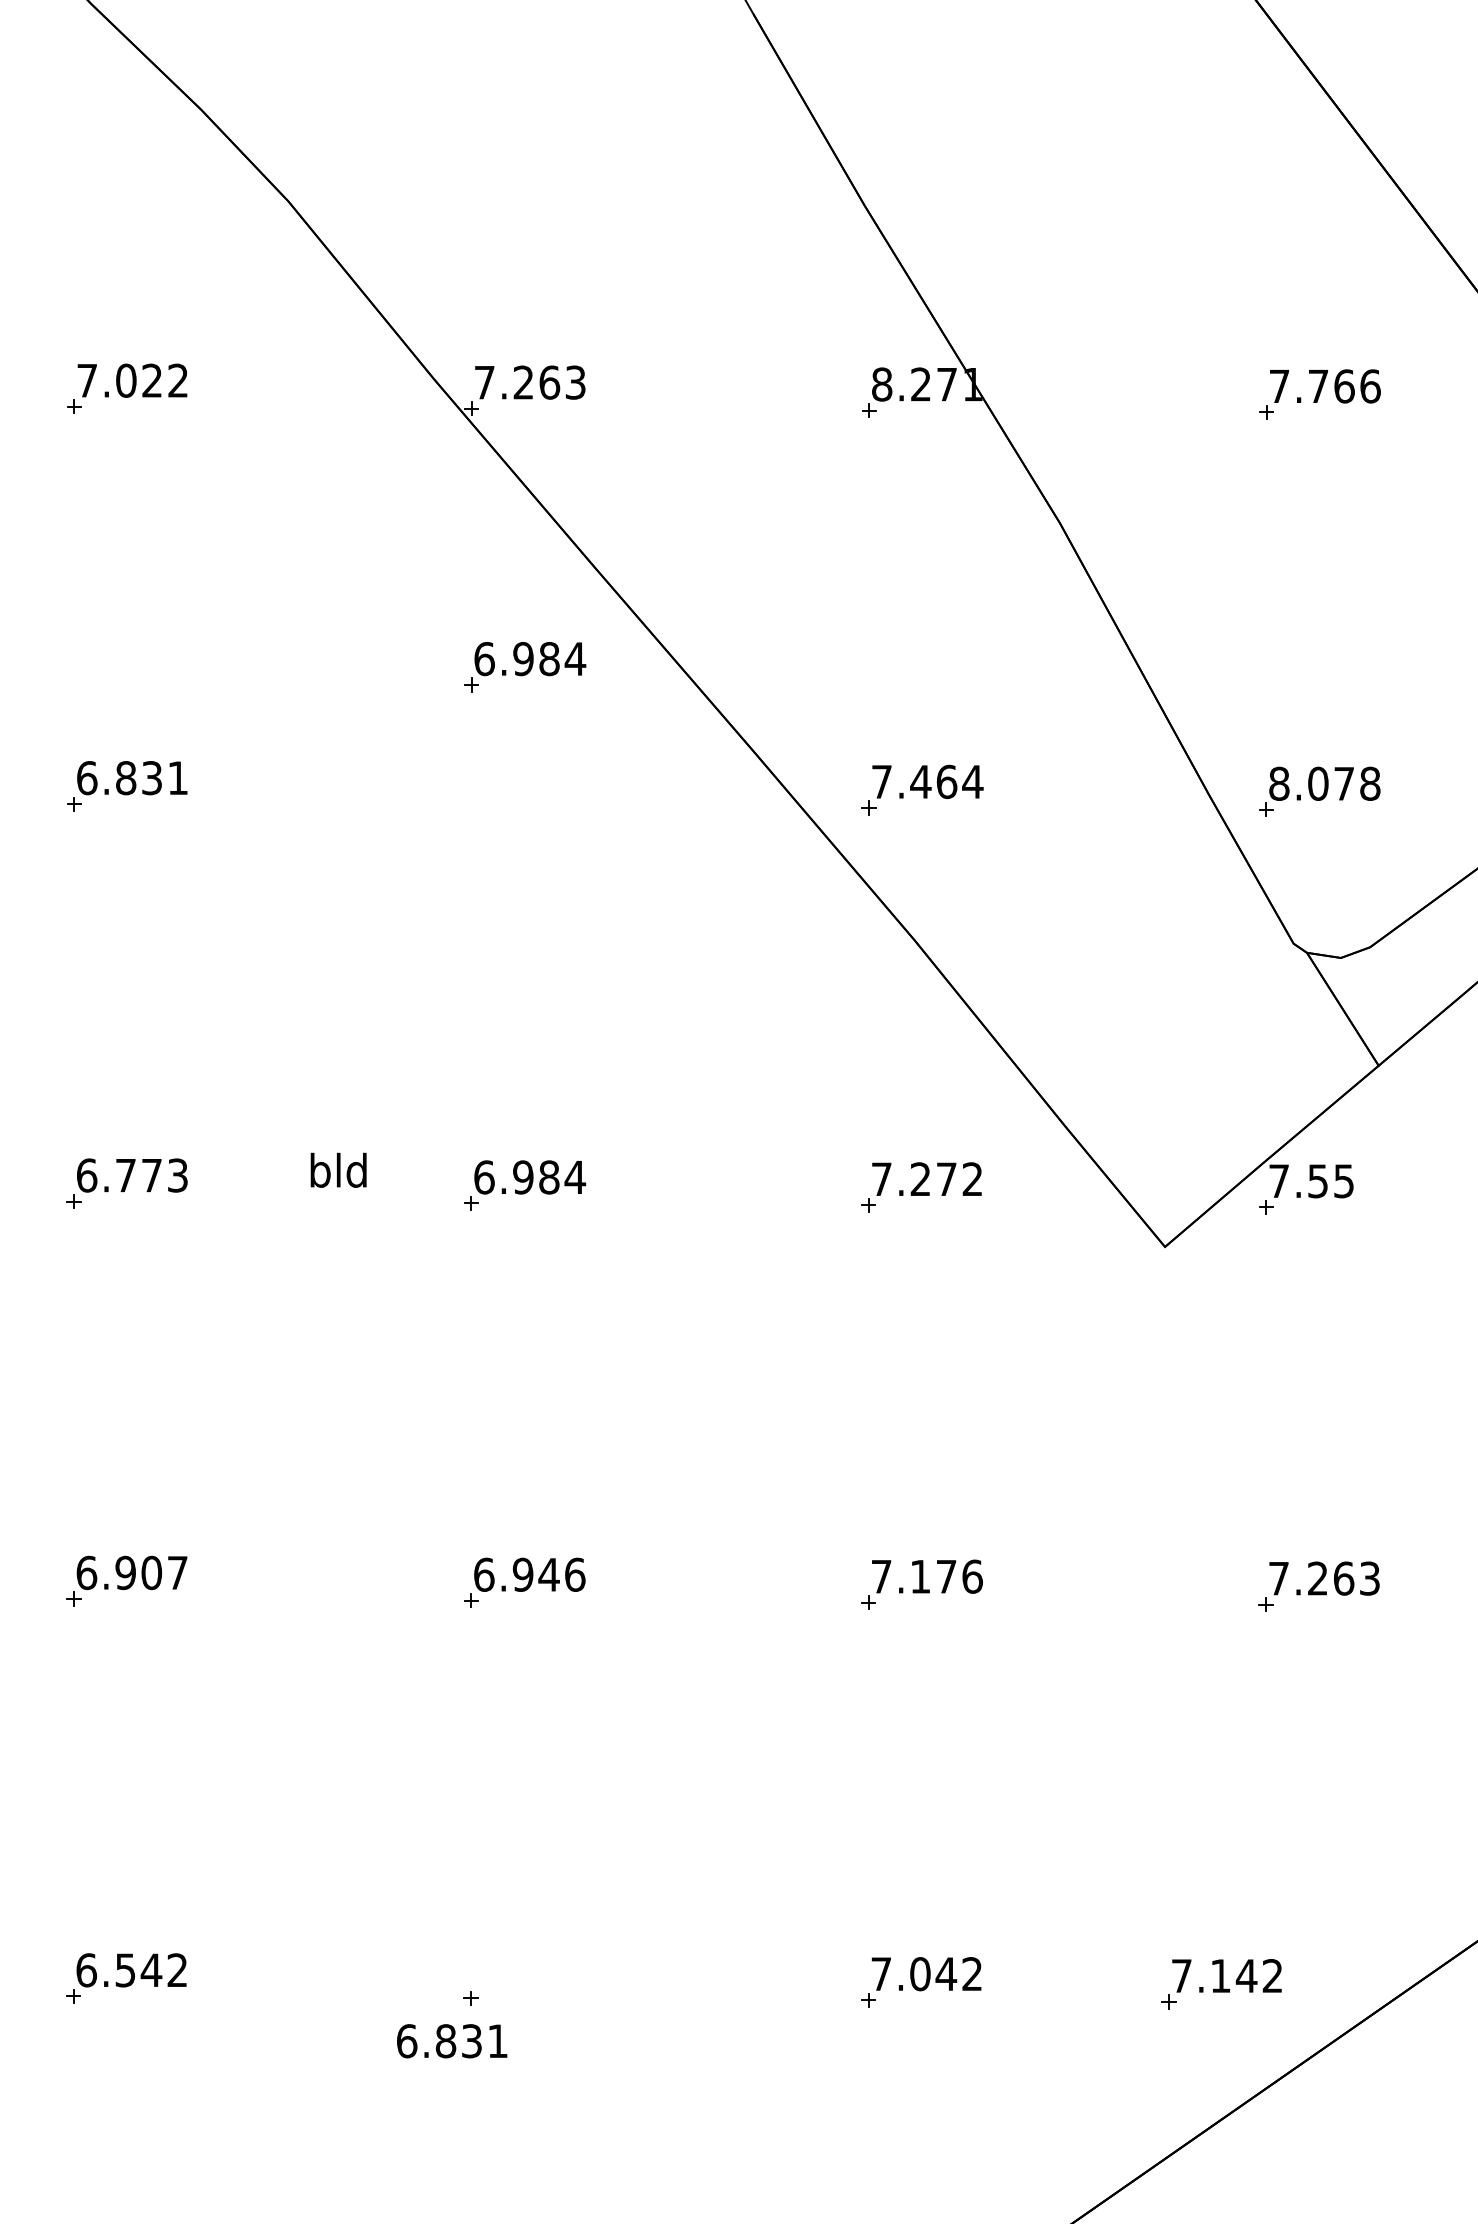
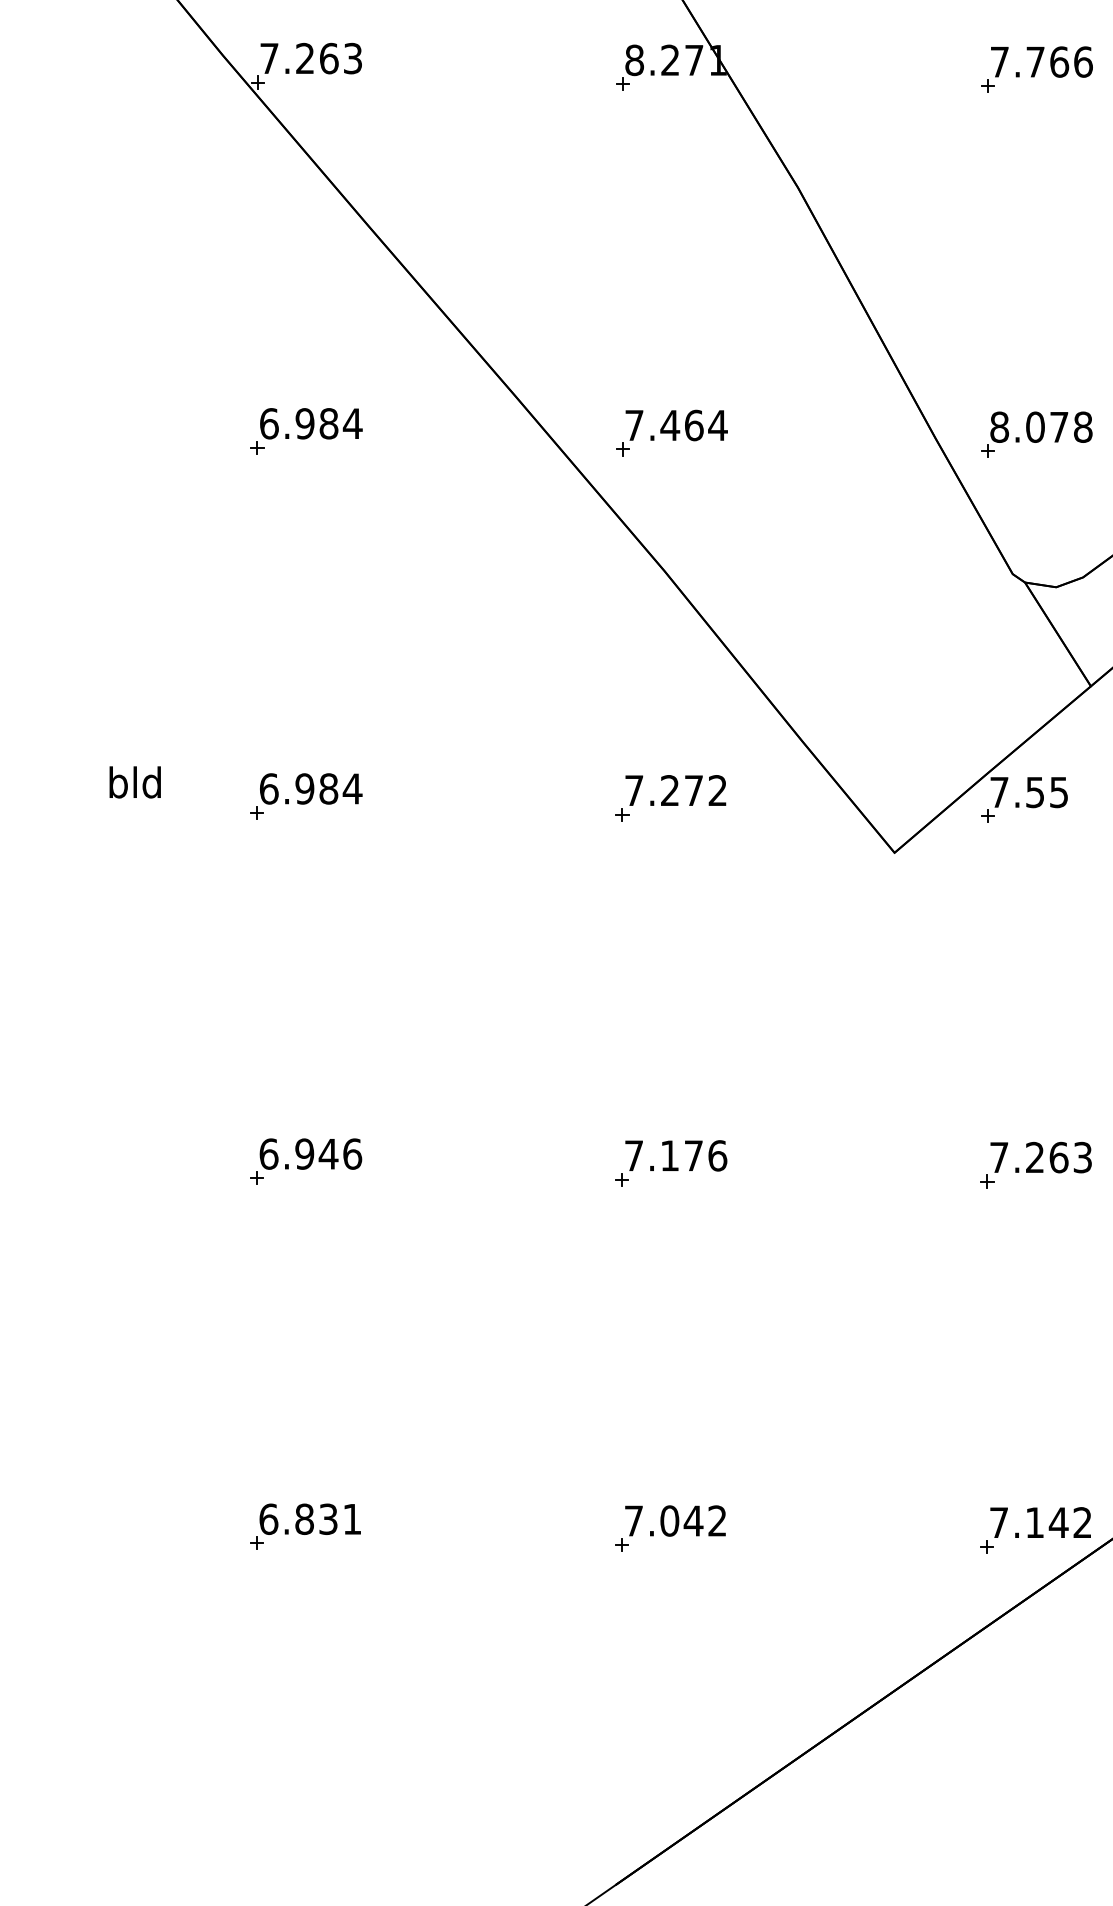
part: (525, 667) -> (306, 431), moved
part: (1221, 1984) -> (1035, 1530), moved
text: (452, 2041) -> (310, 1519), moved

